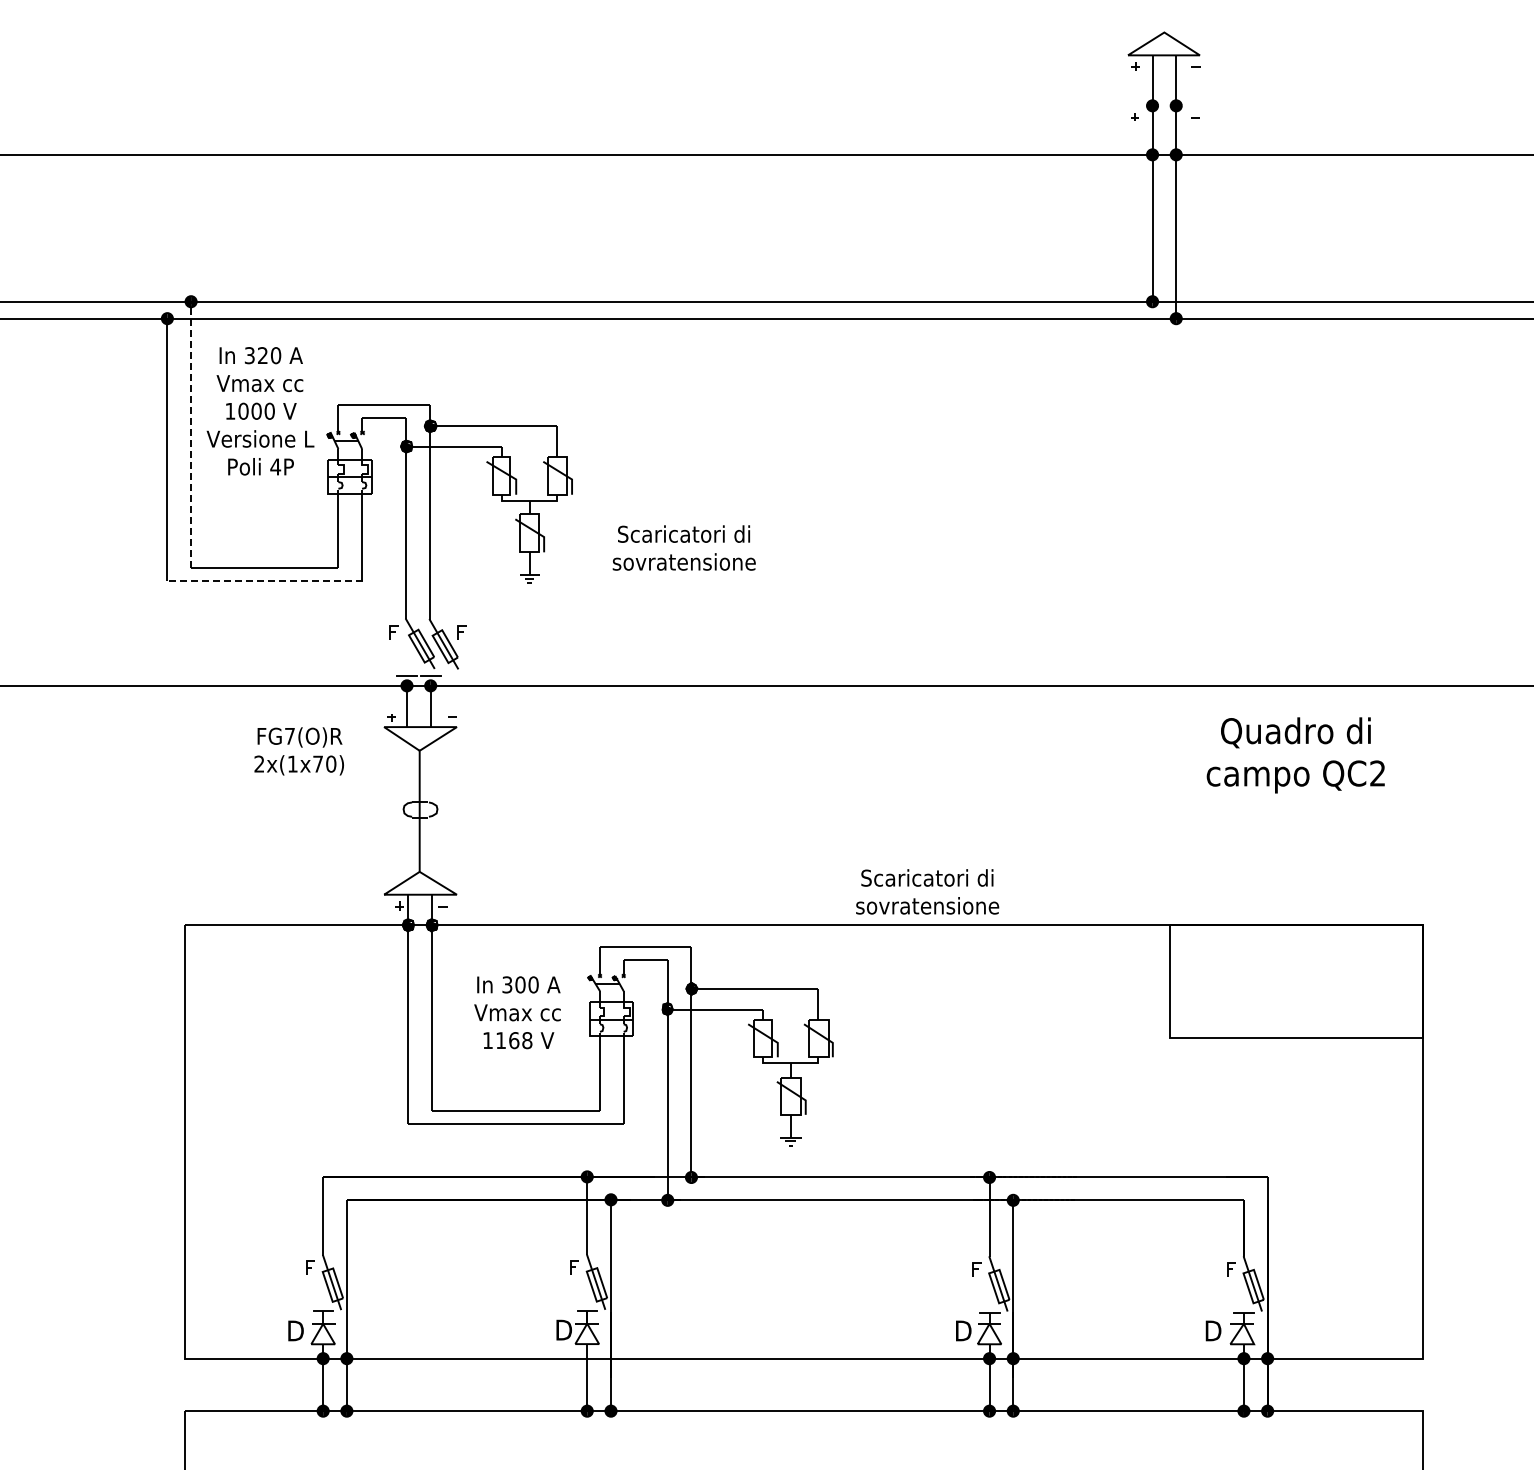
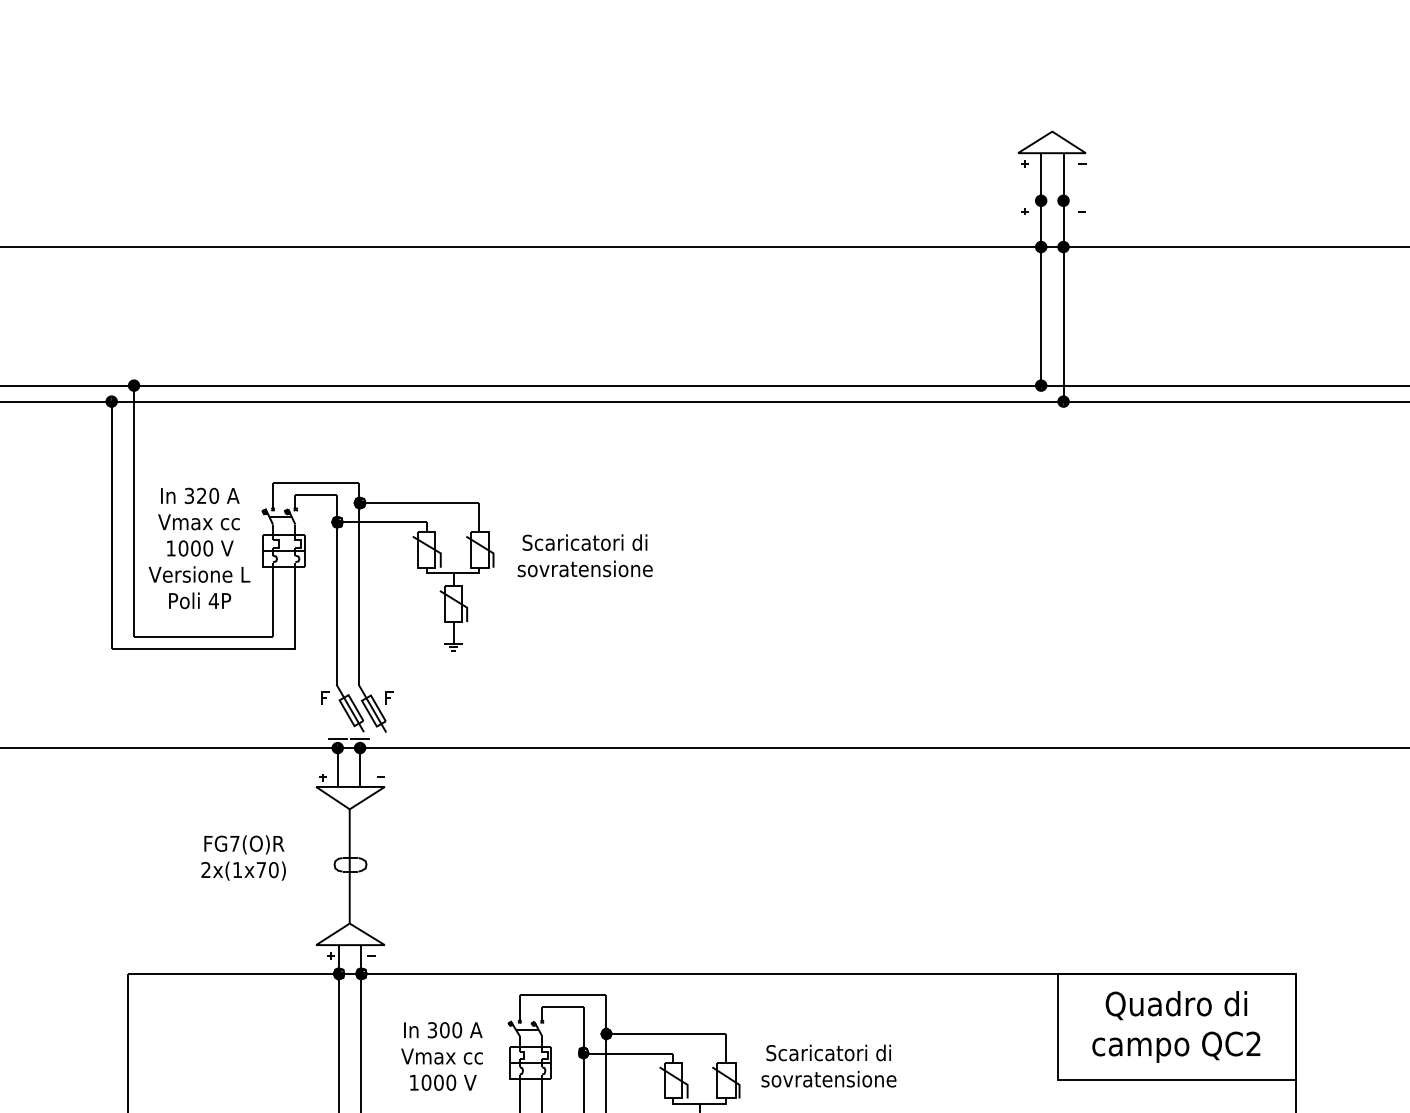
text: (260, 411) -> (199, 548), moved
line: (191, 434) -> (134, 510), dashed -> solid
text: (683, 547) -> (584, 555), moved
line: (265, 581) -> (204, 649), dashed -> solid
text: (298, 751) -> (242, 858), moved
text: (1295, 755) -> (1176, 1026), moved
text: (927, 891) -> (828, 1065), moved
text: (514, 1040) -> (439, 1082), 1168 -> 1000

